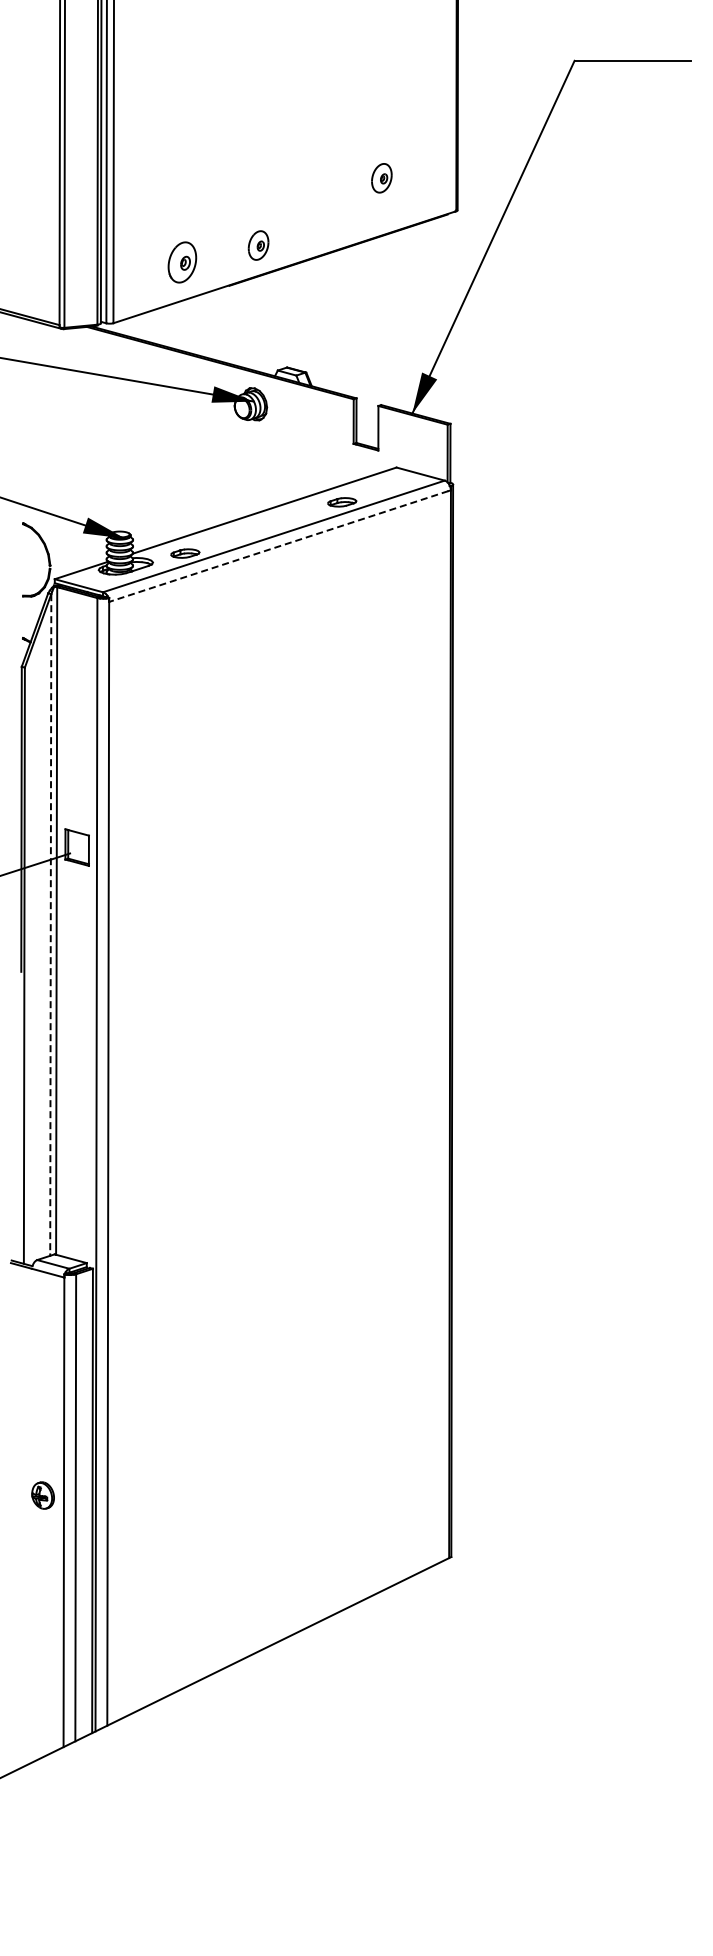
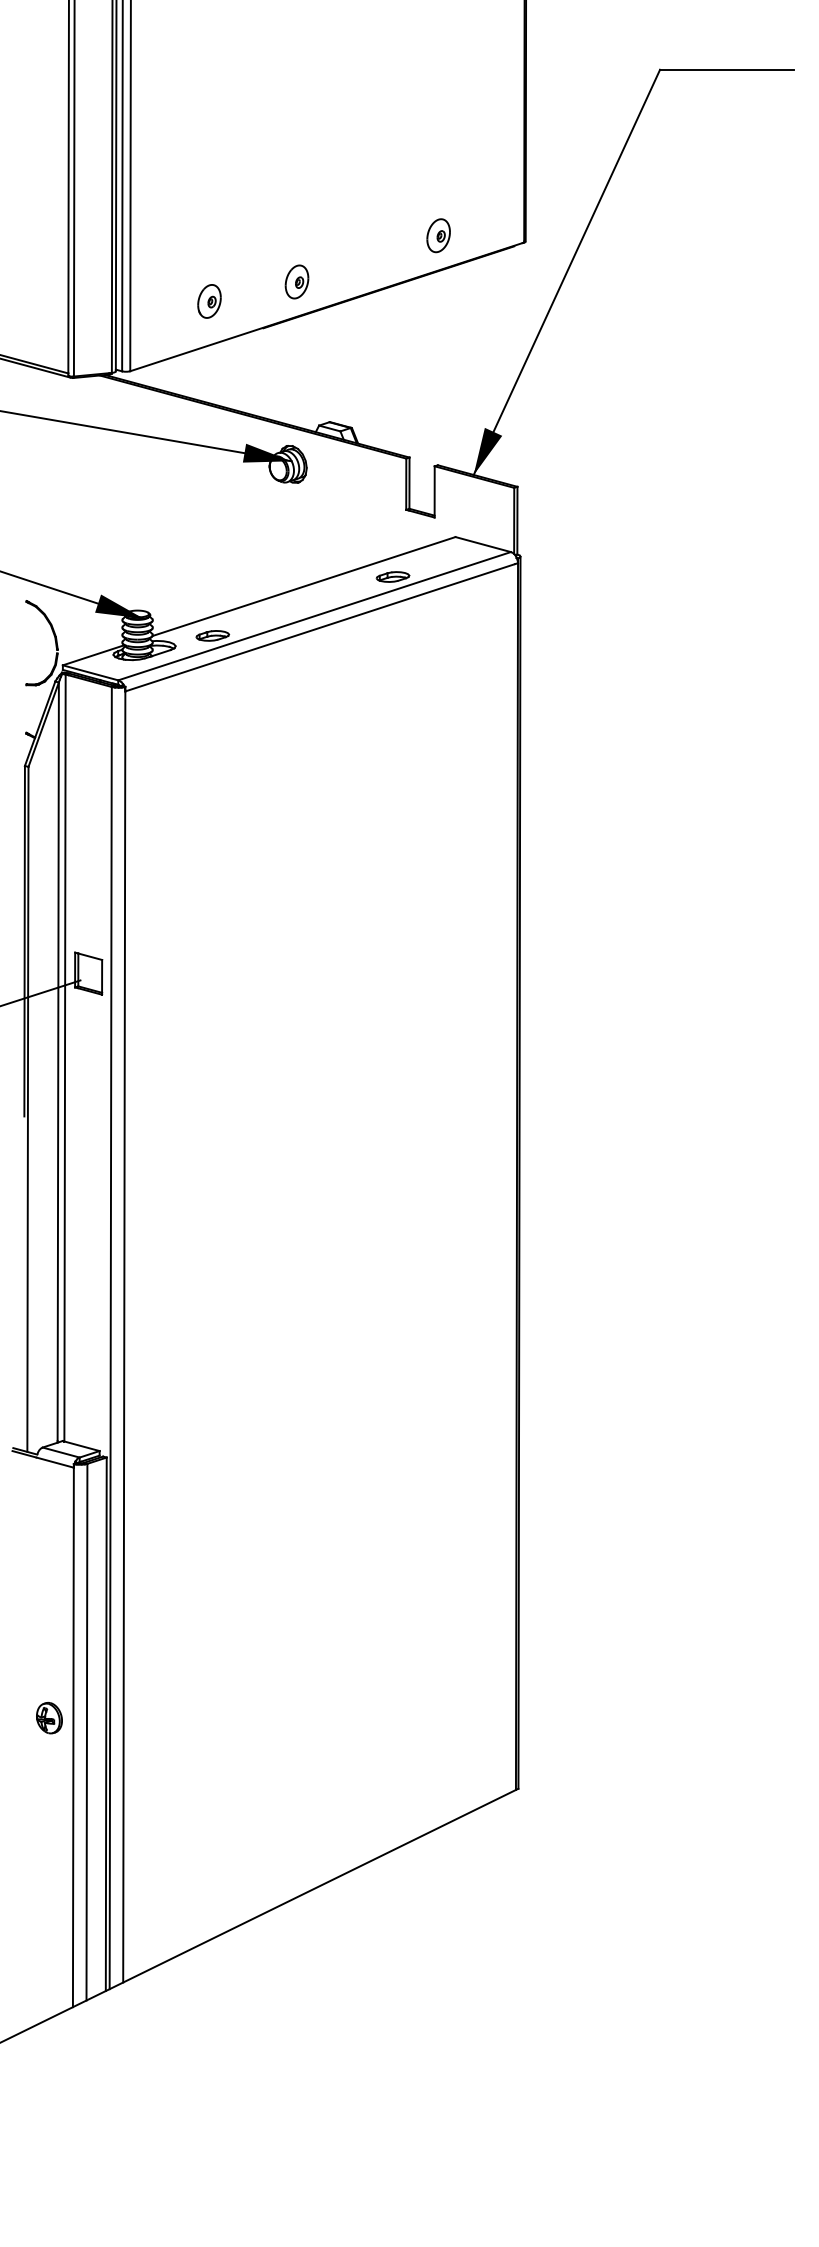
part: (381, 178) -> (438, 235), moved
part: (182, 262) -> (209, 301), size x0.71
line: (278, 546) -> (319, 627), dashed -> solid
line: (50, 924) -> (57, 1062), dashed -> solid

